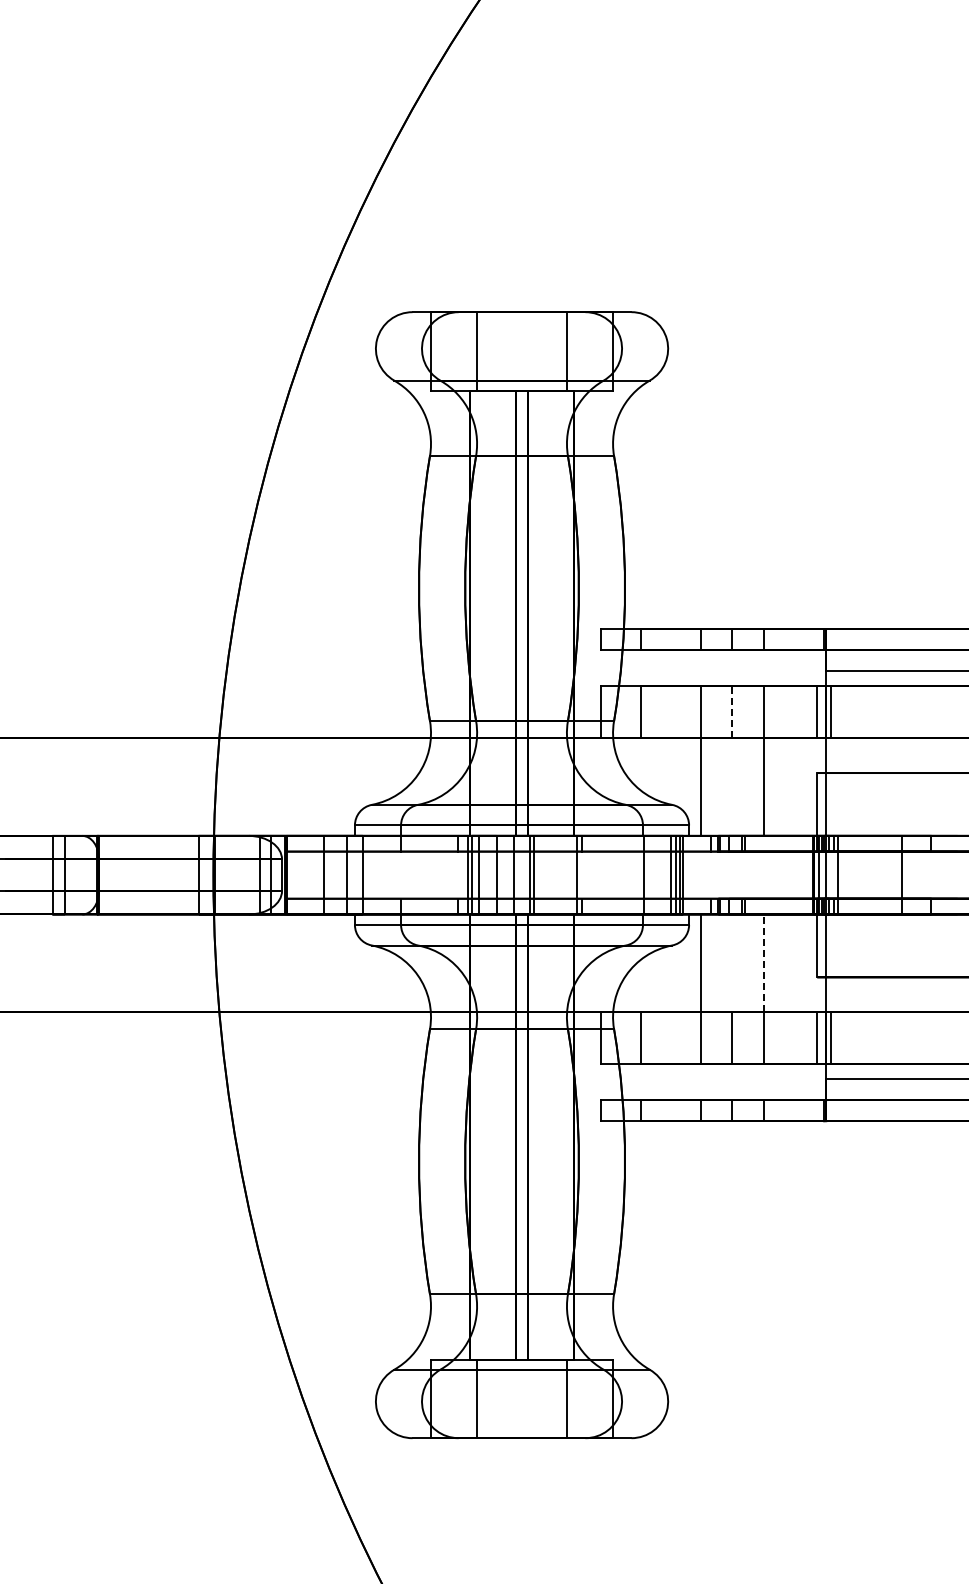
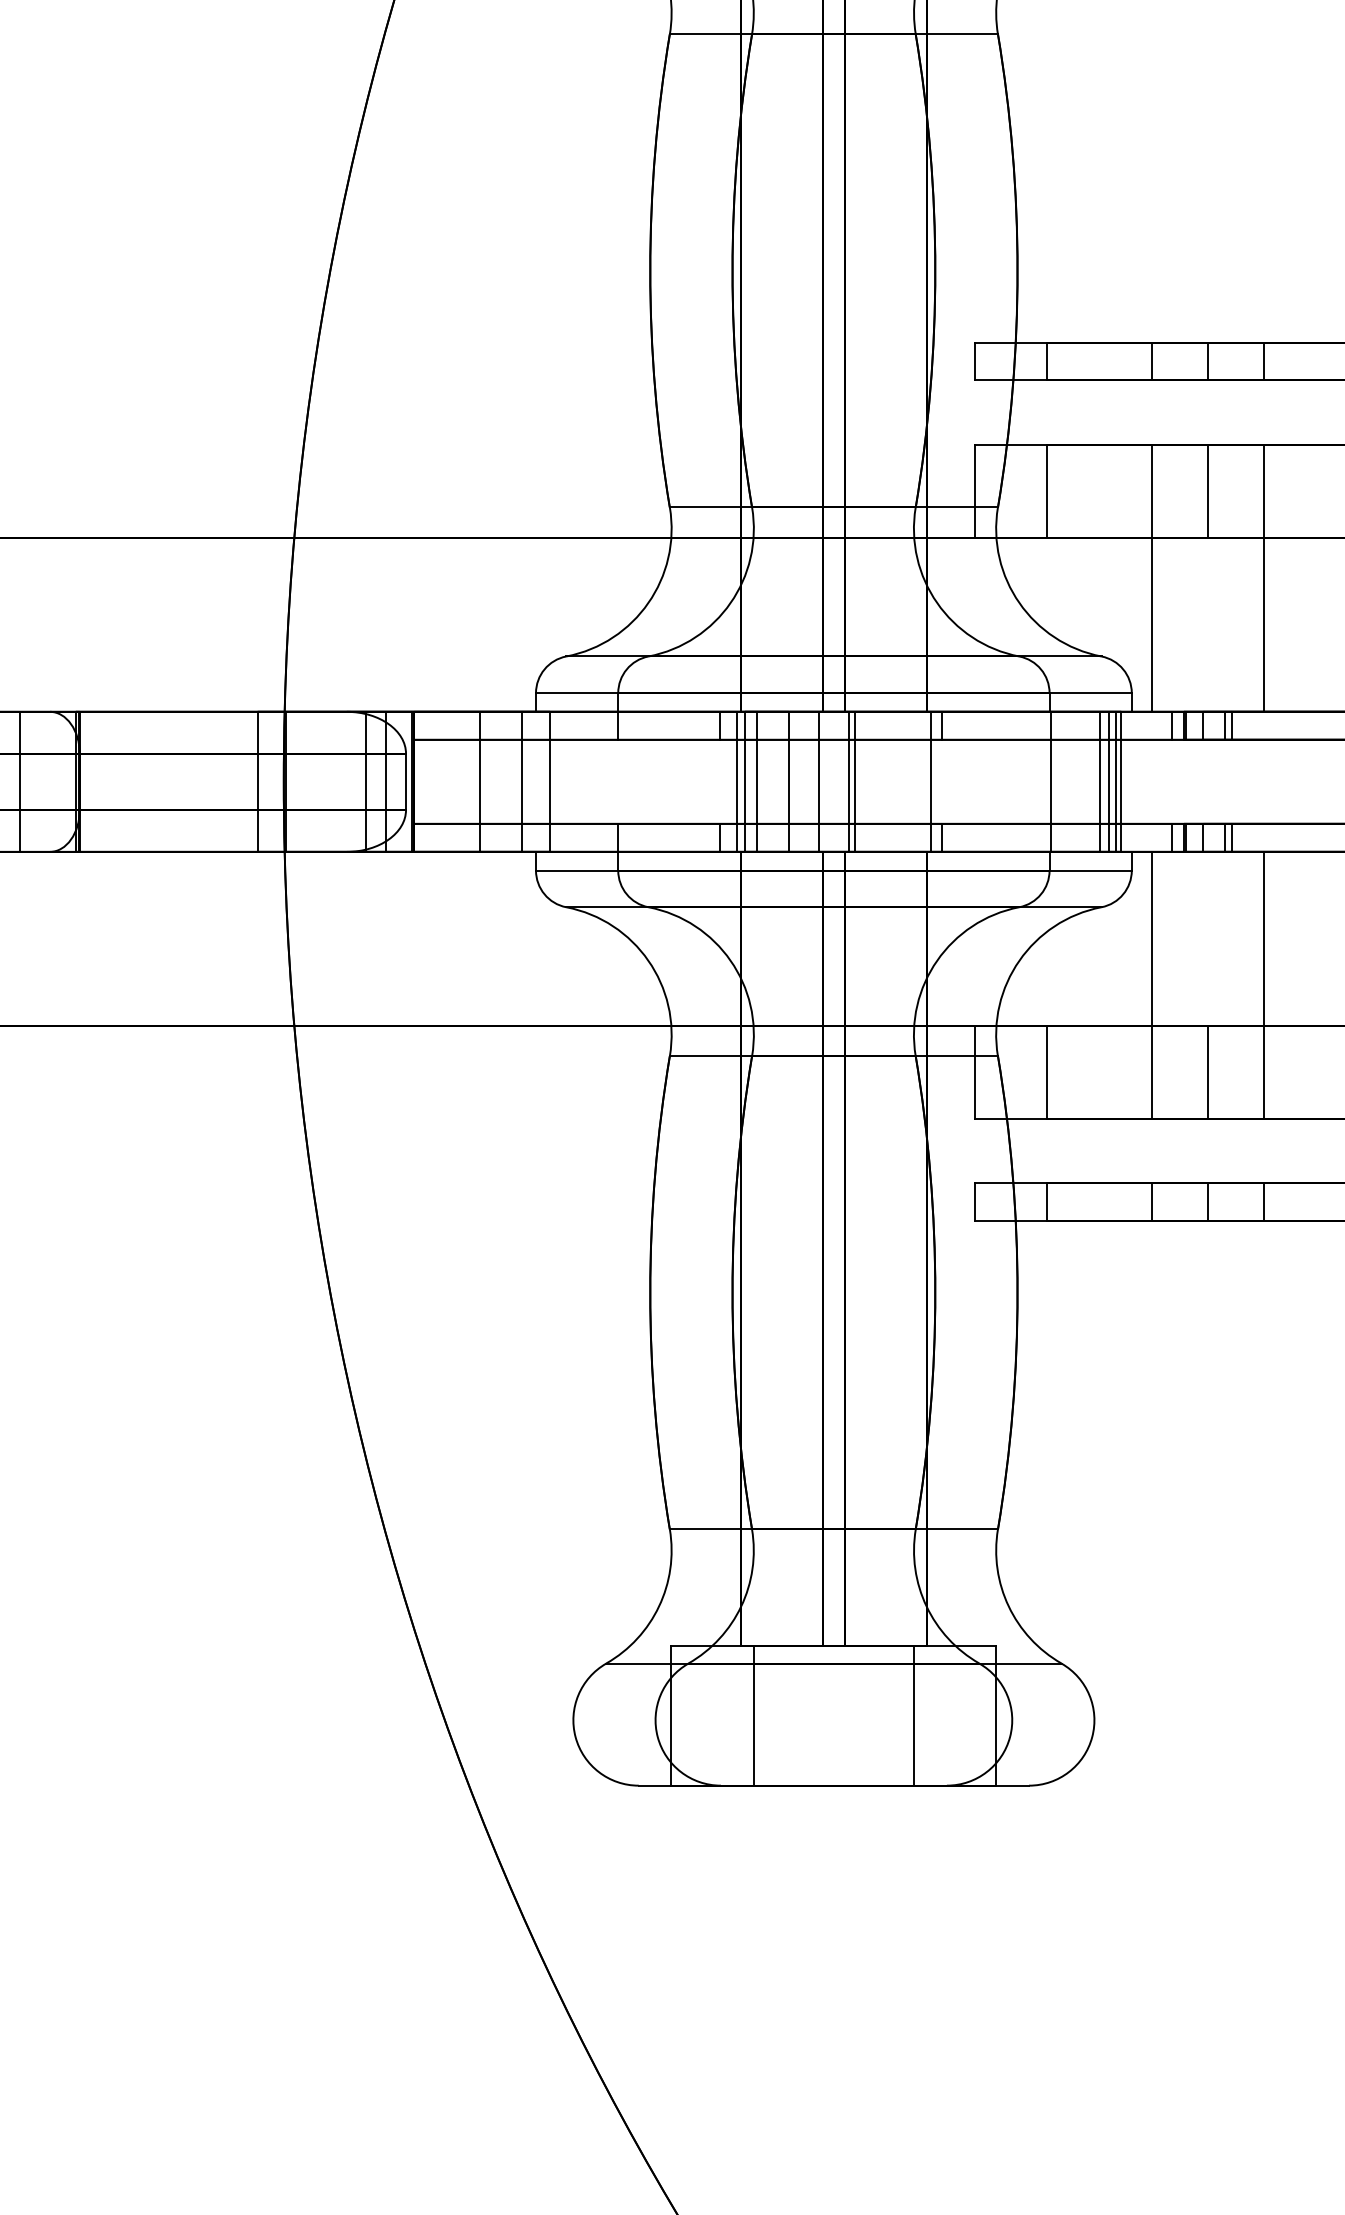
line: (732, 711) -> (1209, 490), dashed -> solid
line: (763, 963) -> (1264, 939), dashed -> solid

